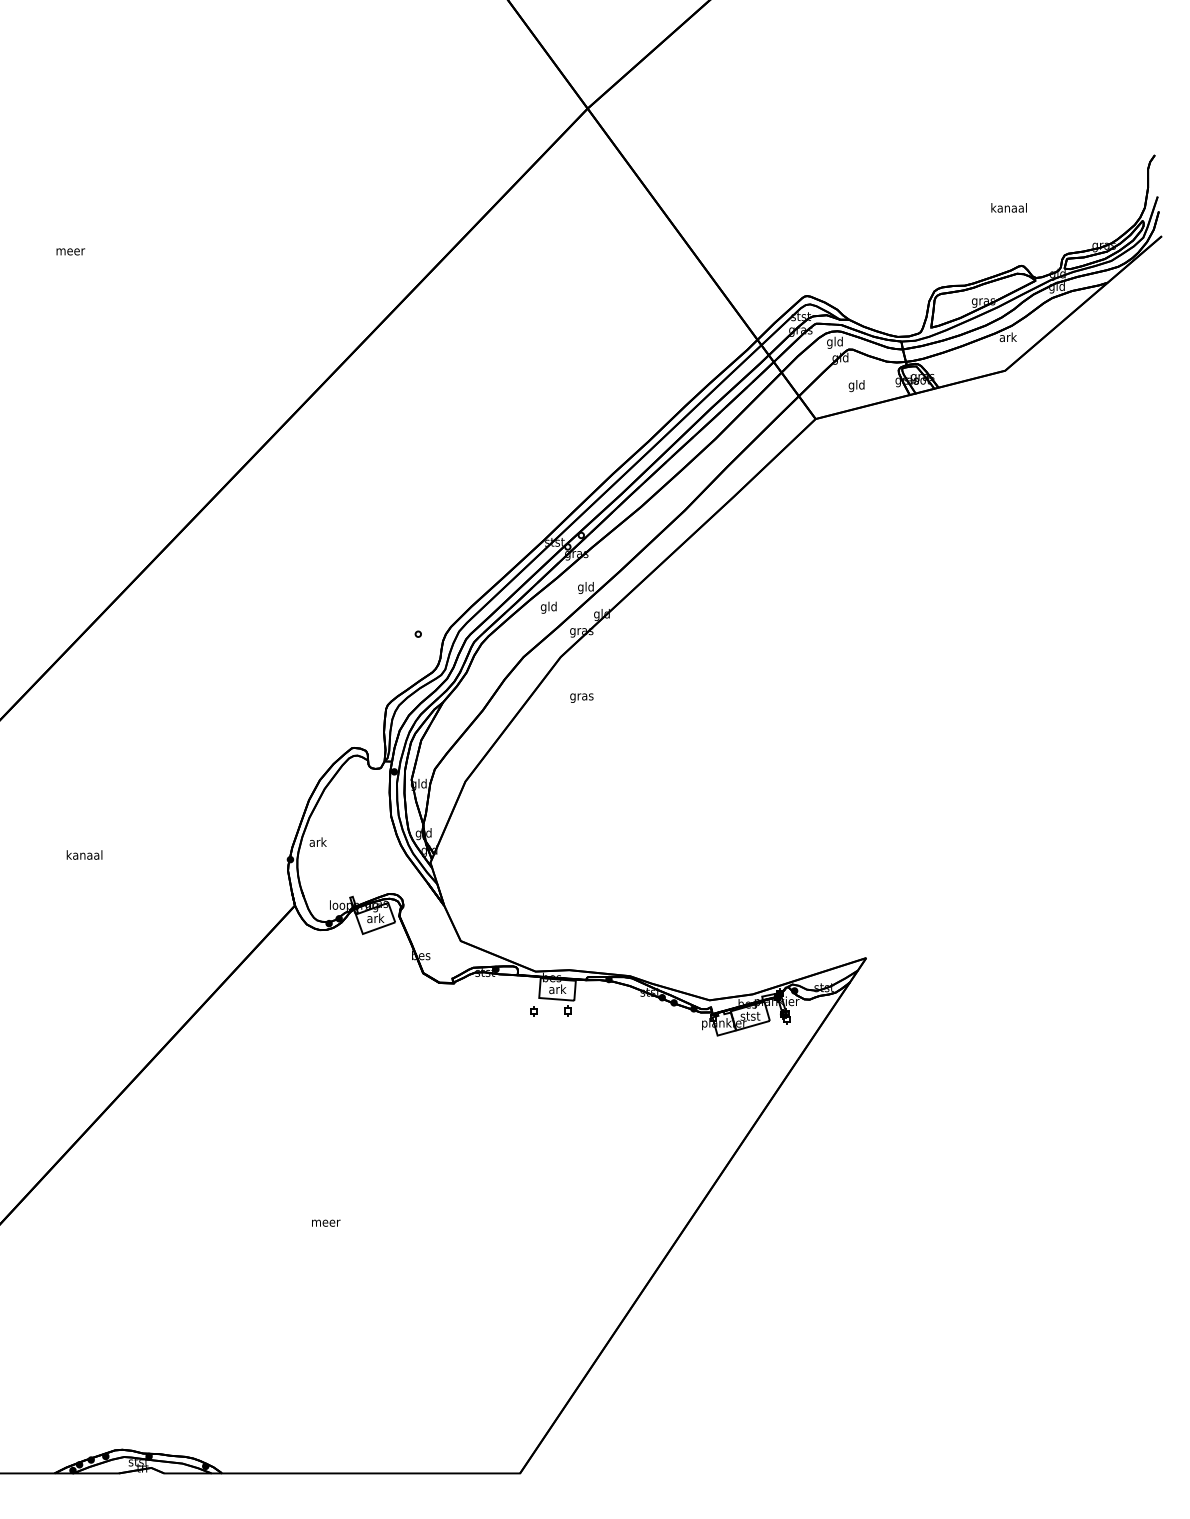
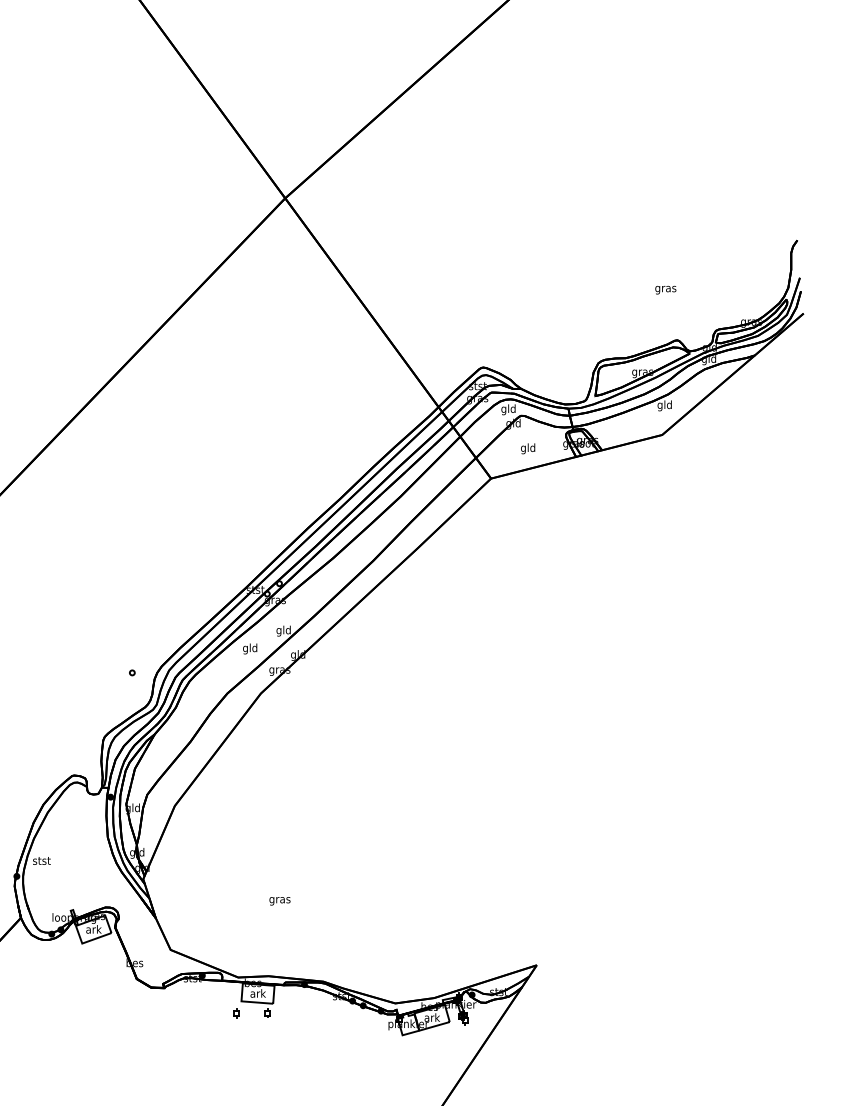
text: (1008, 209) -> (665, 289), kanaal -> gras
text: (1007, 338) -> (664, 405), ark -> gld
text: (581, 697) -> (279, 900), moved
text: (317, 841) -> (41, 860), ark -> stst
text: (750, 1015) -> (432, 1017), stst -> ark

